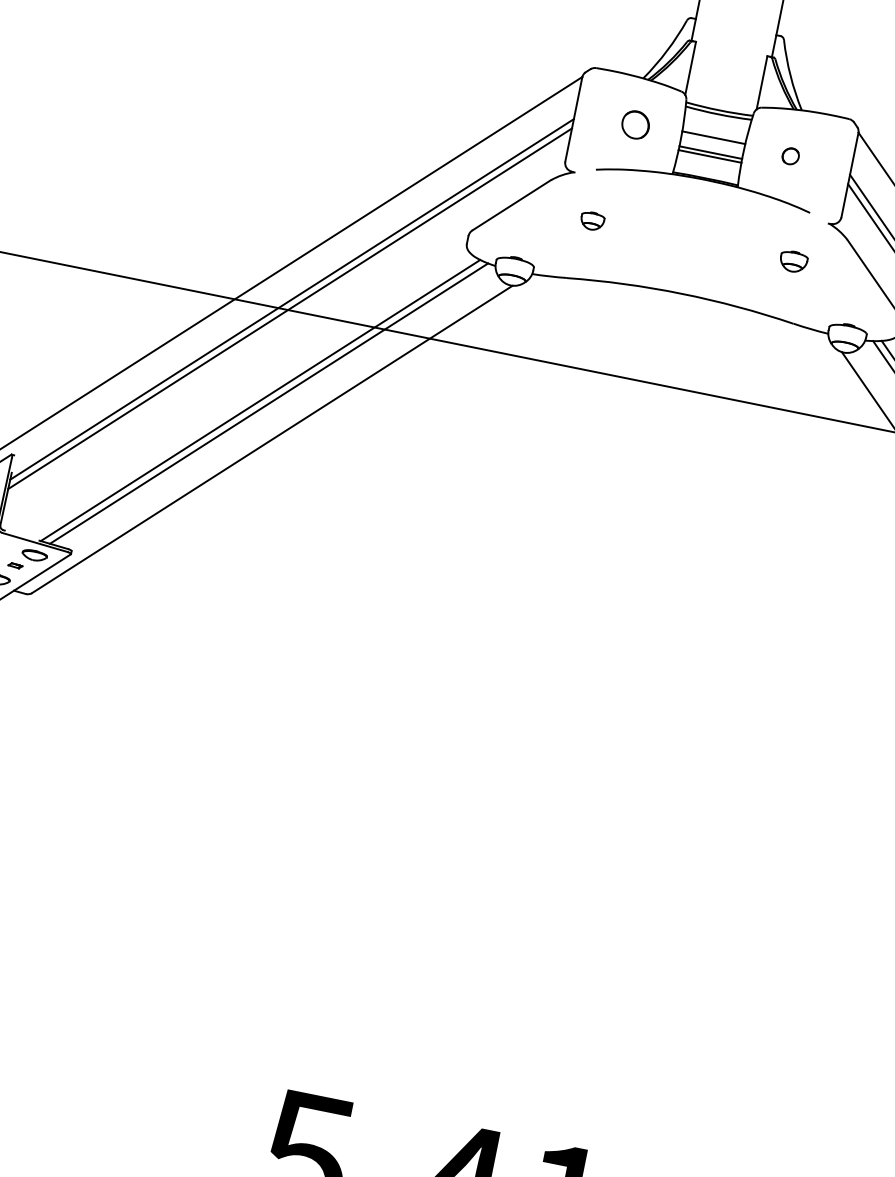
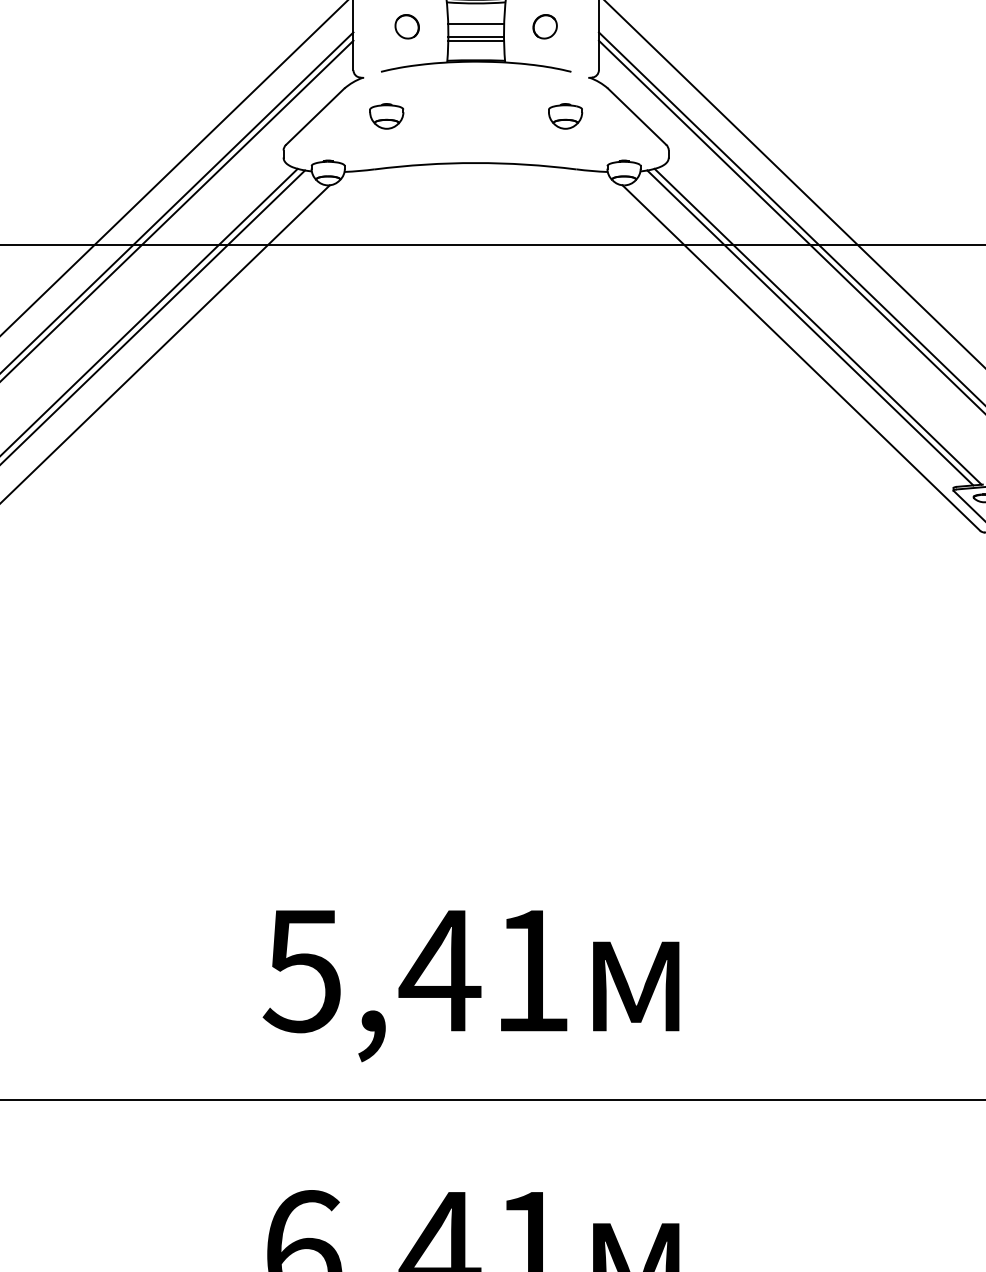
part: (790, 155) -> (544, 26), size x1.67
part: (591, 221) -> (386, 116), size x1.67
part: (793, 261) -> (565, 116), size x1.43

